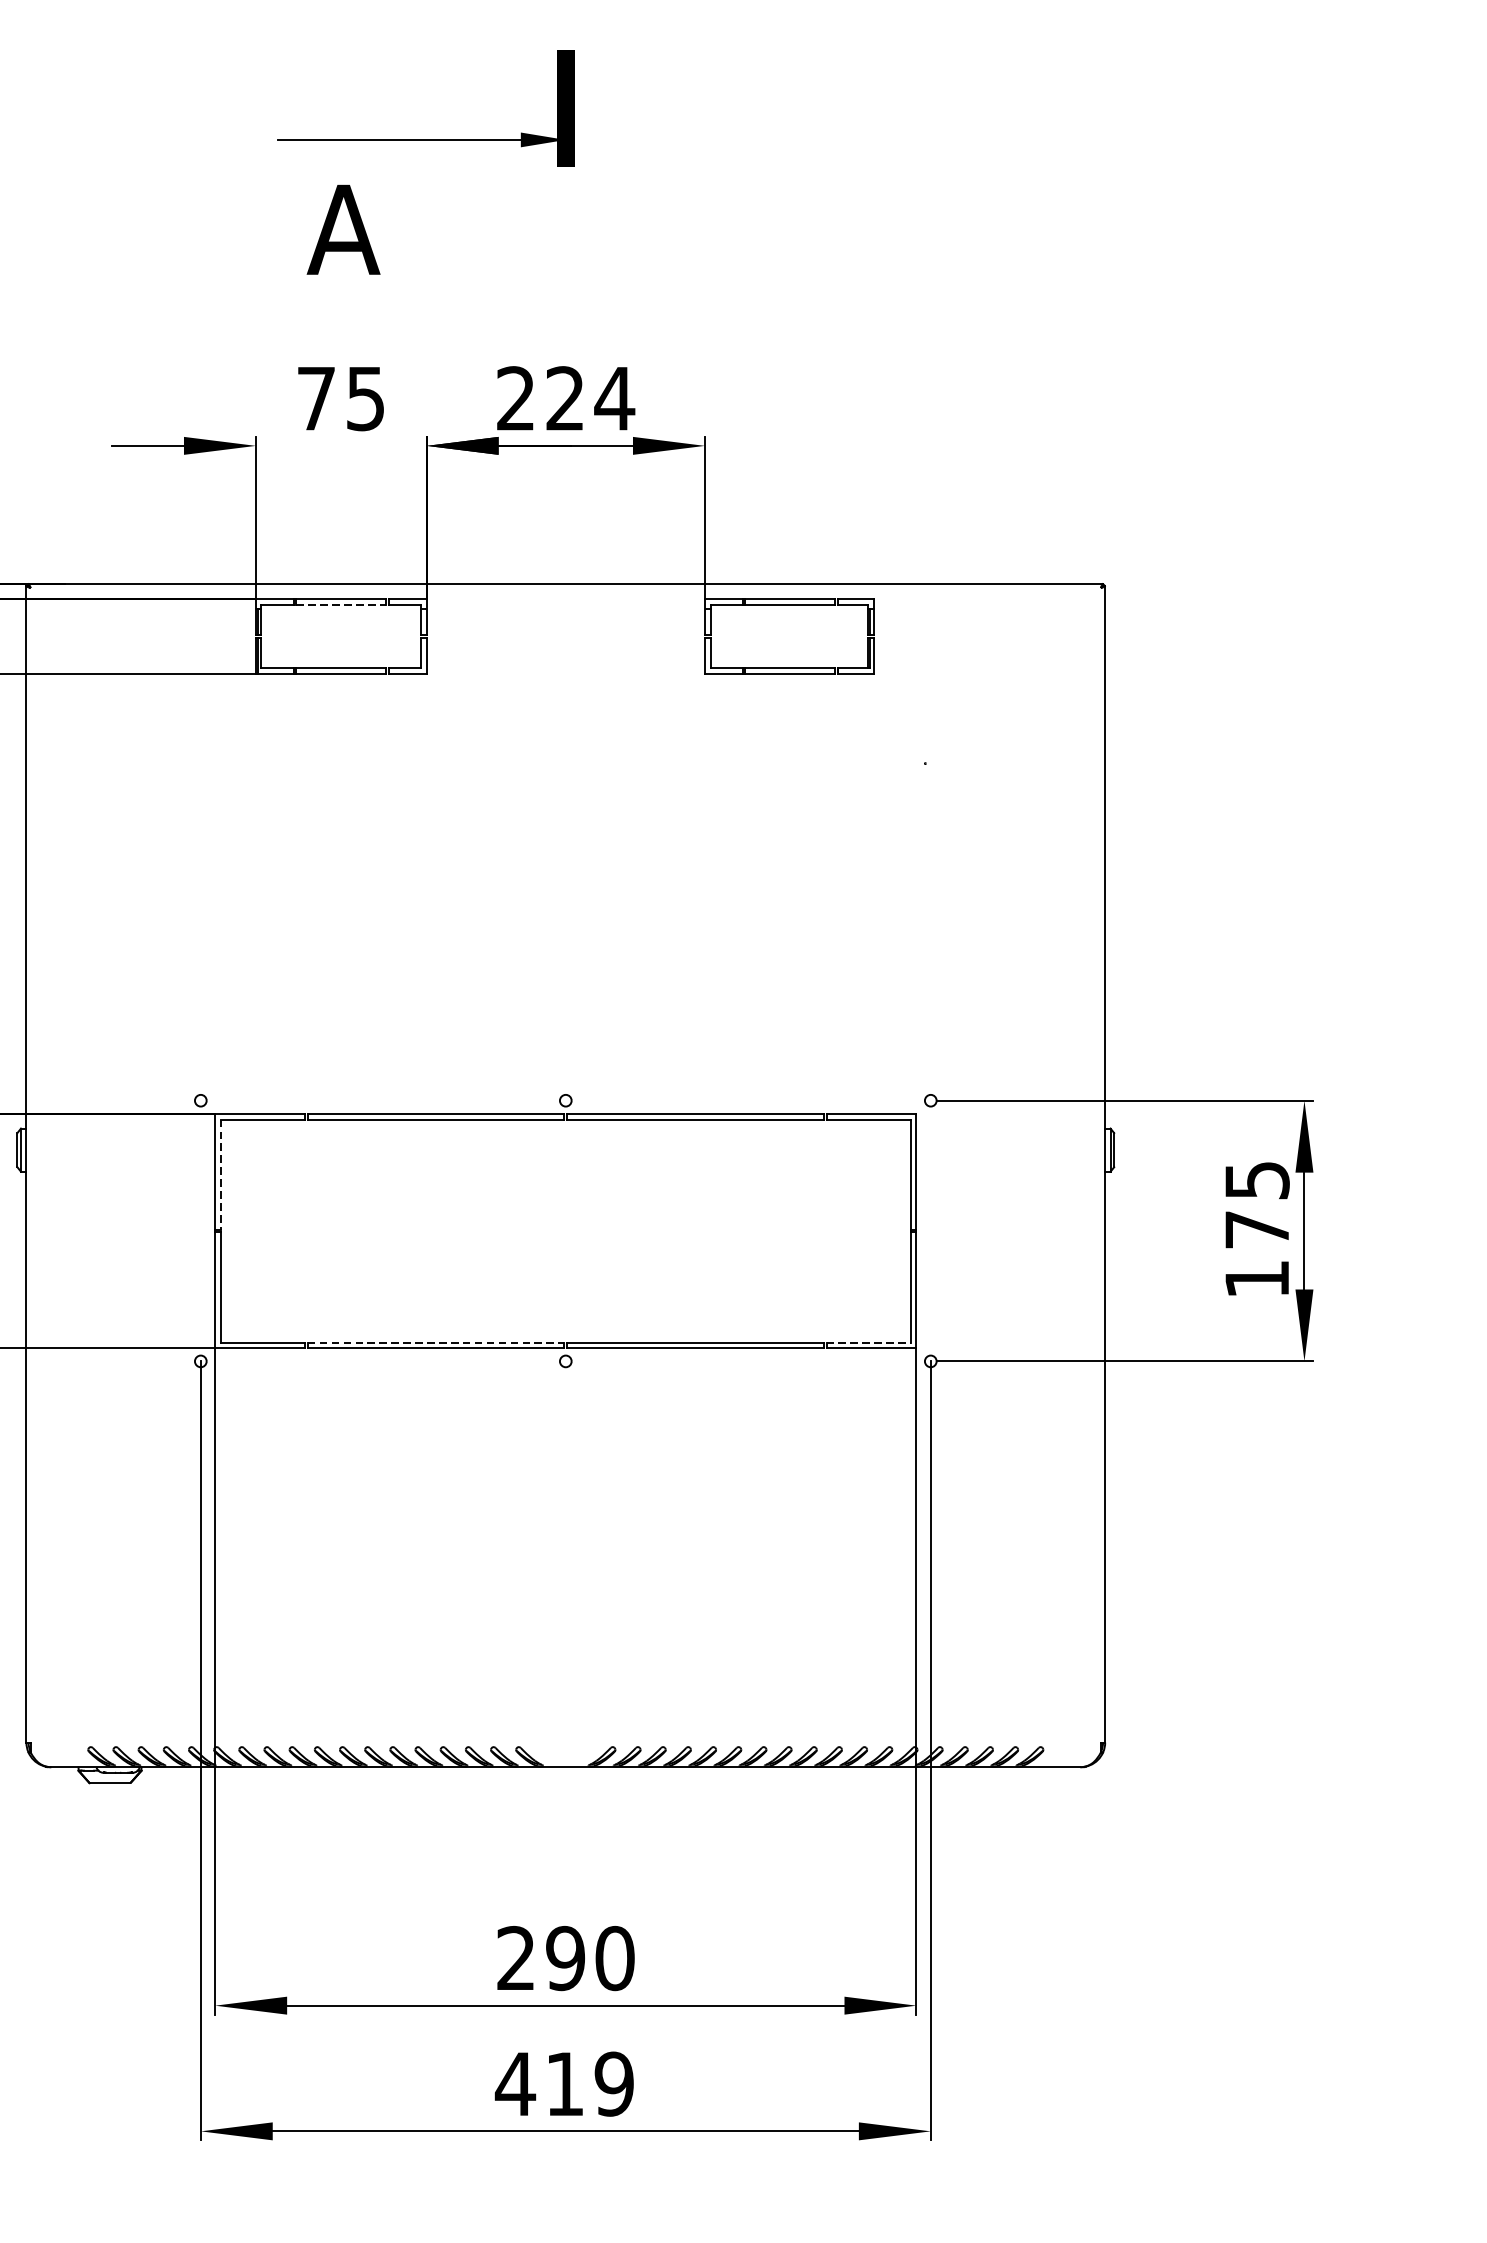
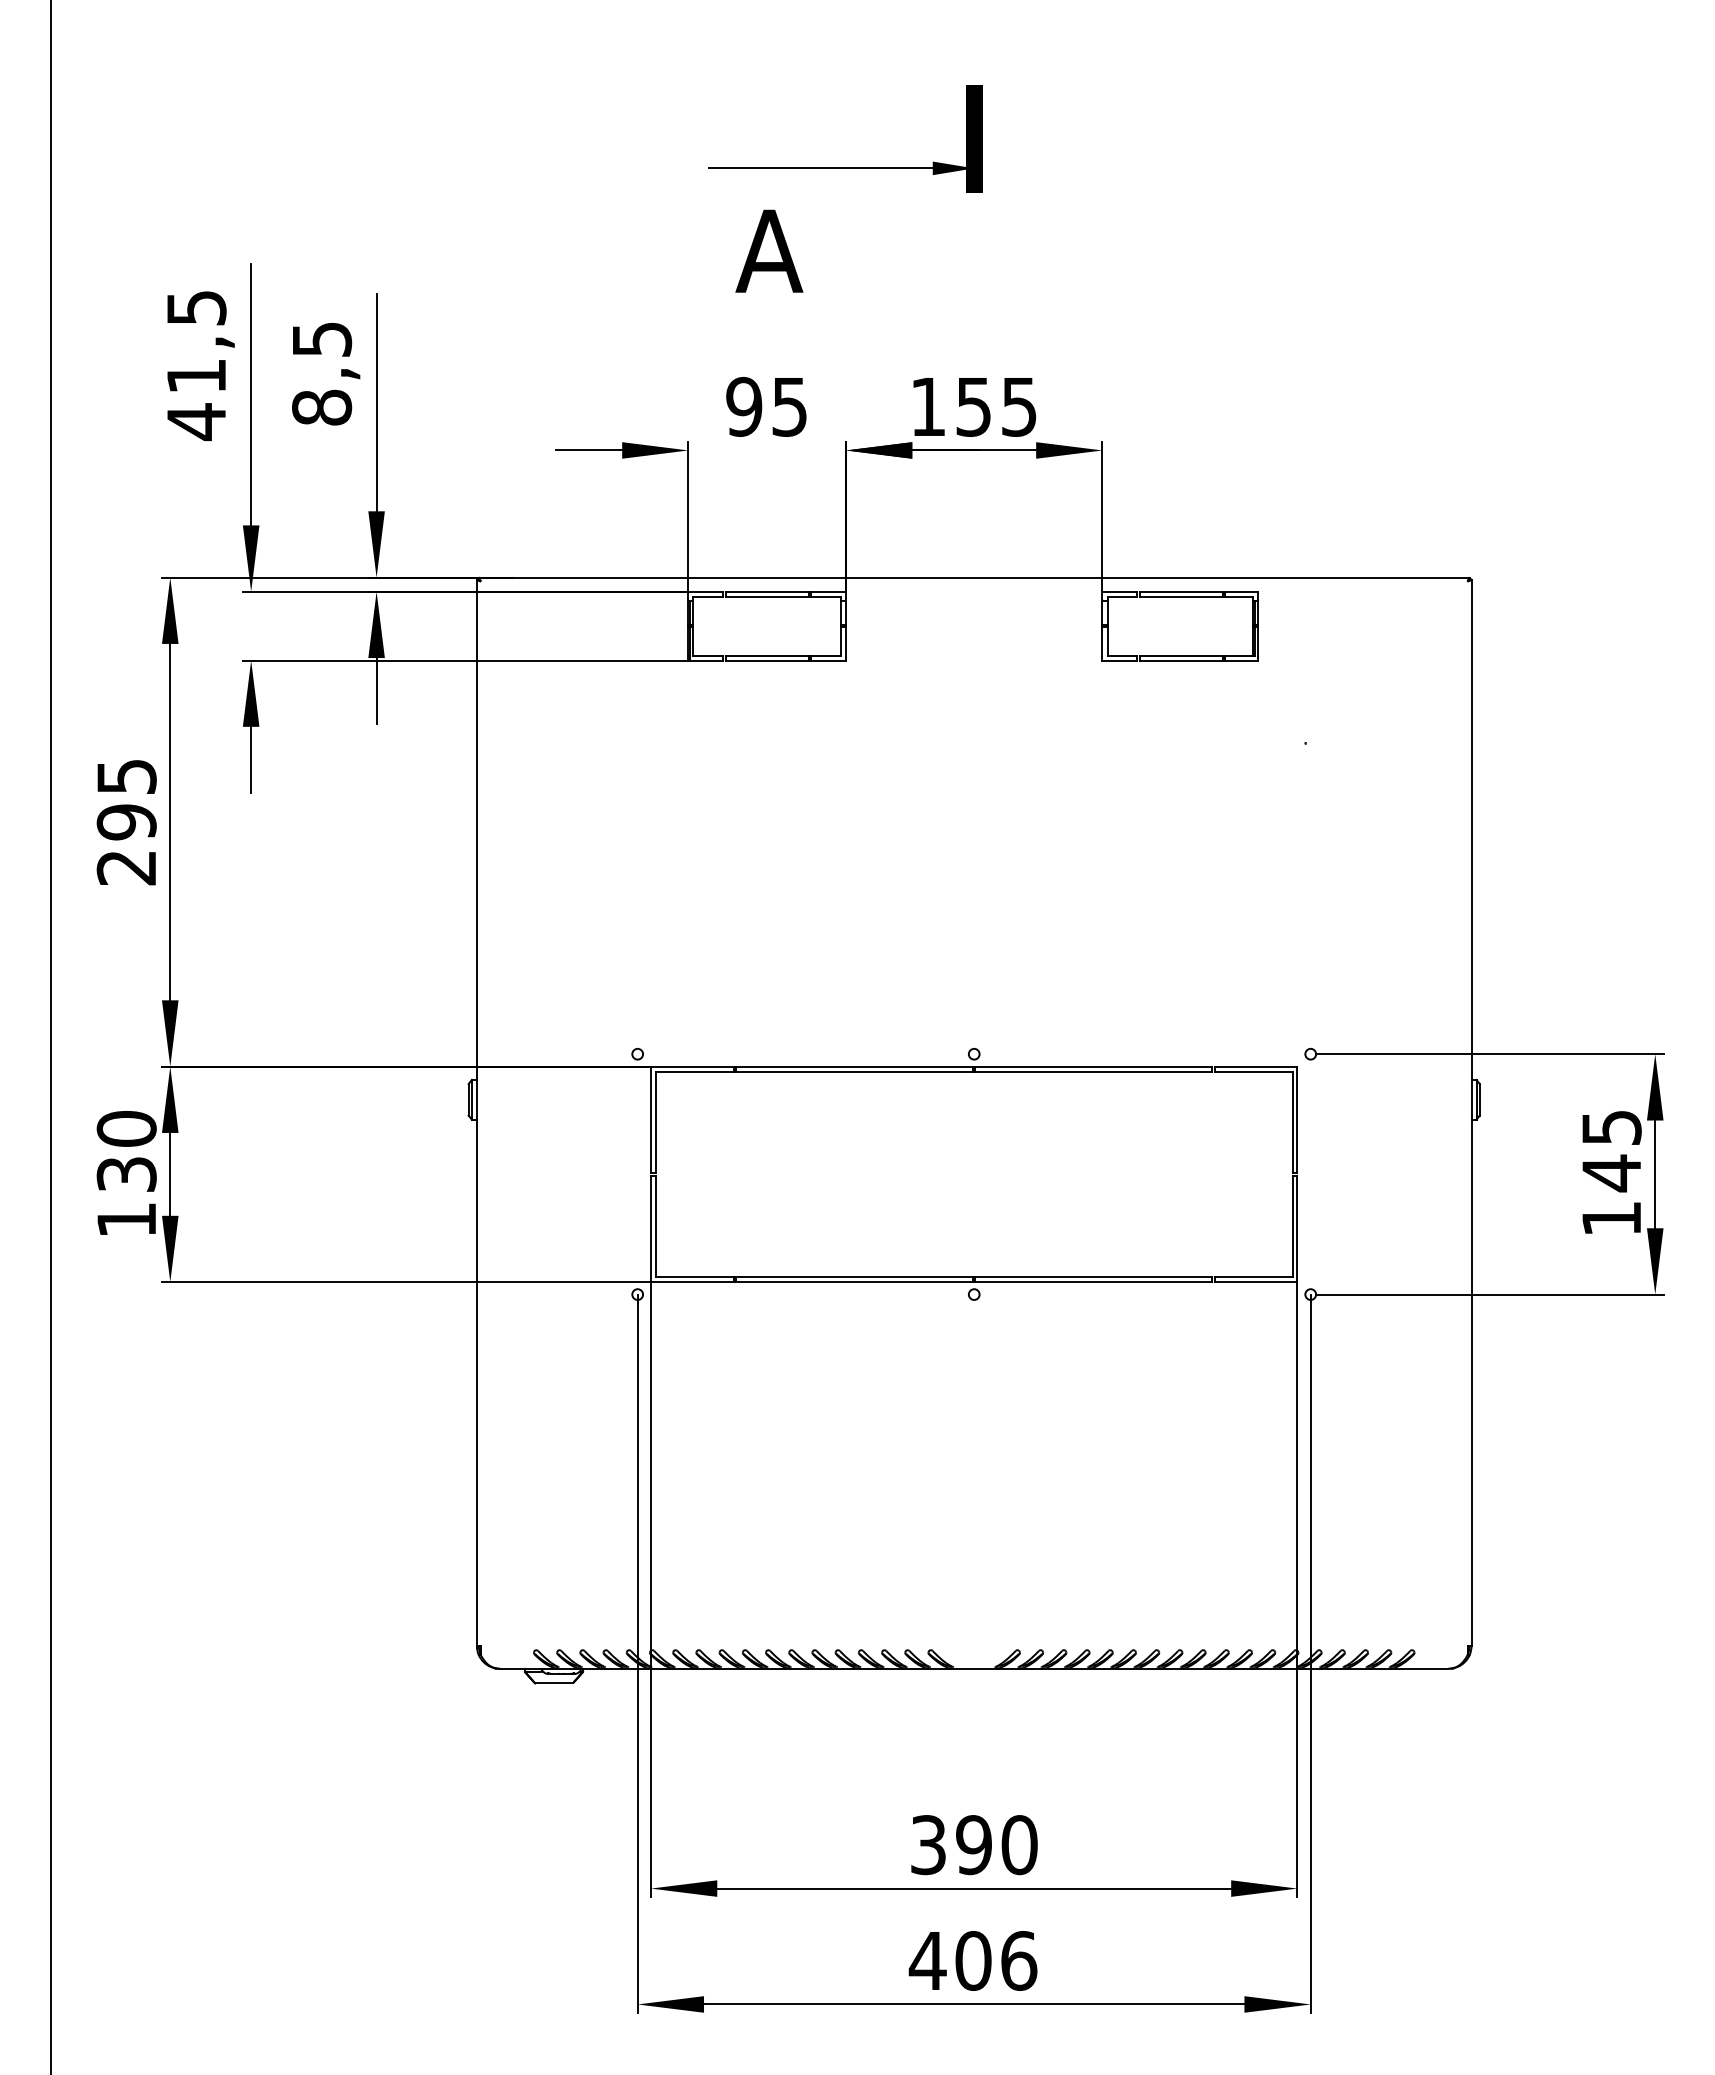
text: (316, 398) -> (744, 406), 75 -> 95
text: (566, 398) -> (974, 406), 224 -> 155
line: (341, 604) -> (767, 596), dashed -> solid
line: (220, 1174) -> (655, 1122), dashed -> solid
text: (1257, 1230) -> (1611, 1173), 175 -> 145
line: (437, 1342) -> (855, 1277), dashed -> solid
line: (868, 1342) -> (1253, 1277), dashed -> solid
text: (516, 1958) -> (928, 1845), 290 -> 390
text: (589, 2083) -> (996, 1960), 419 -> 406

